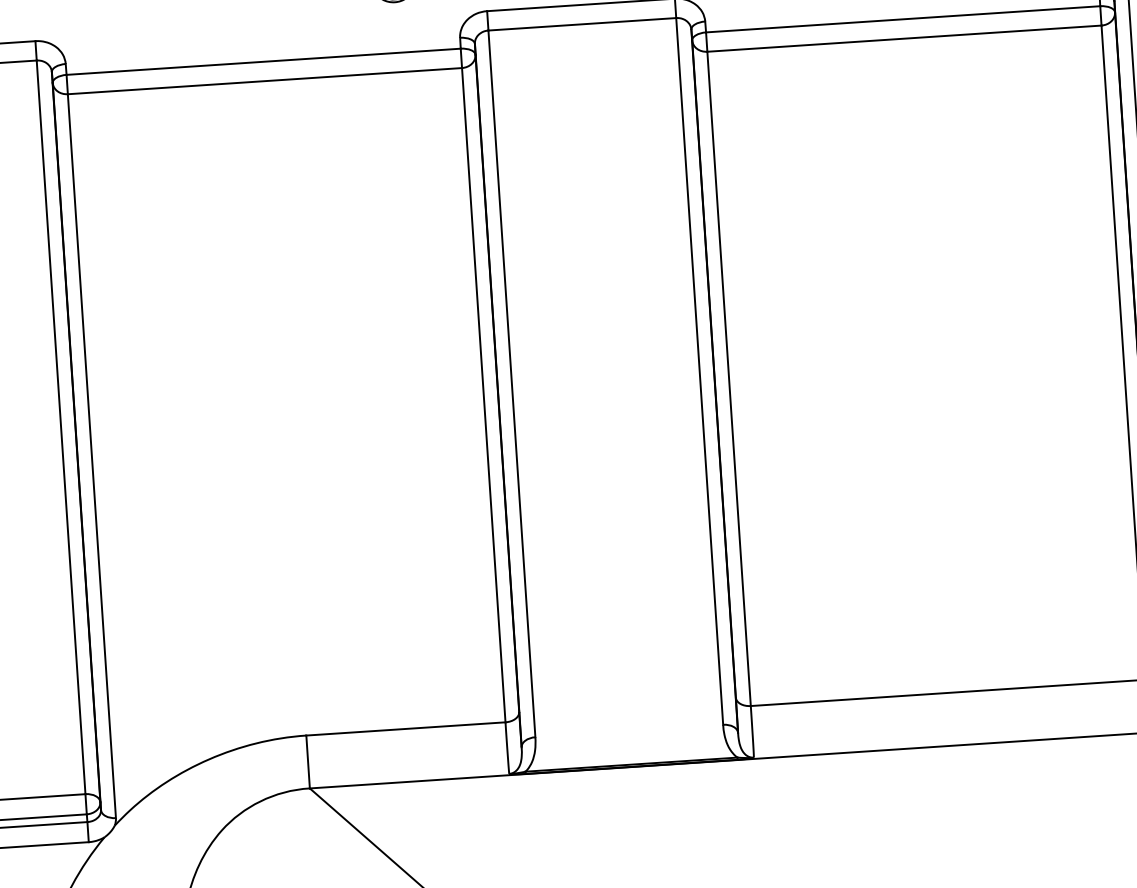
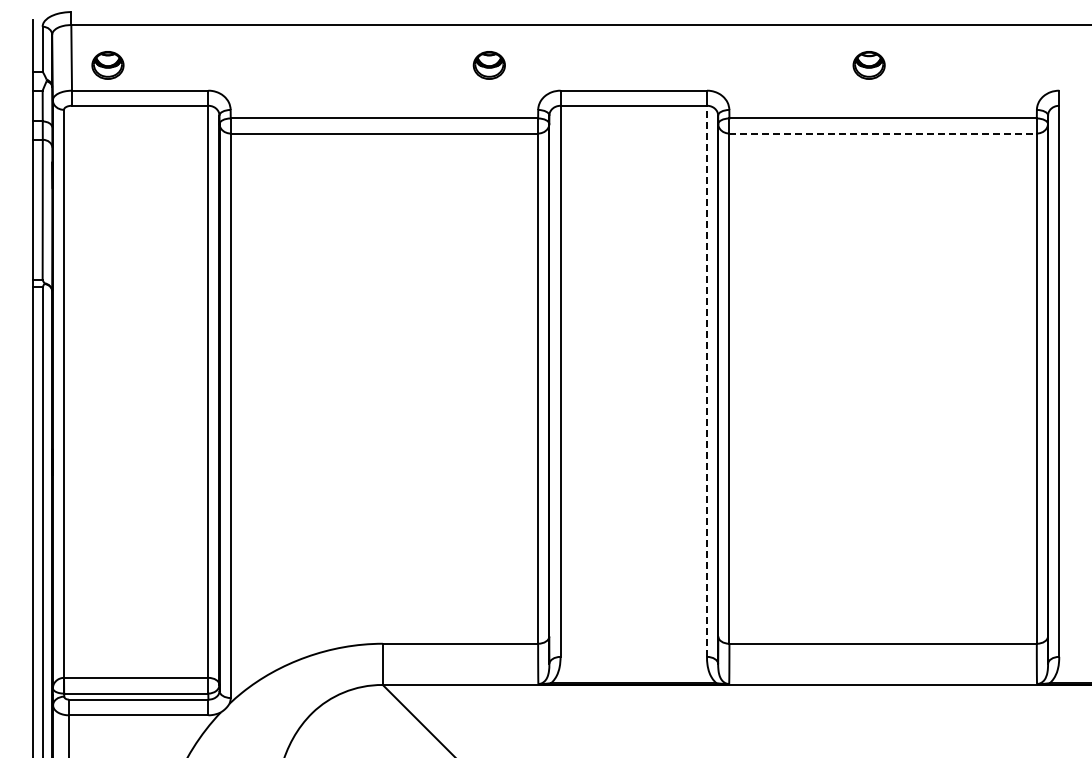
line: (904, 38) -> (883, 133), solid -> dashed
line: (700, 371) -> (707, 381), solid -> dashed

